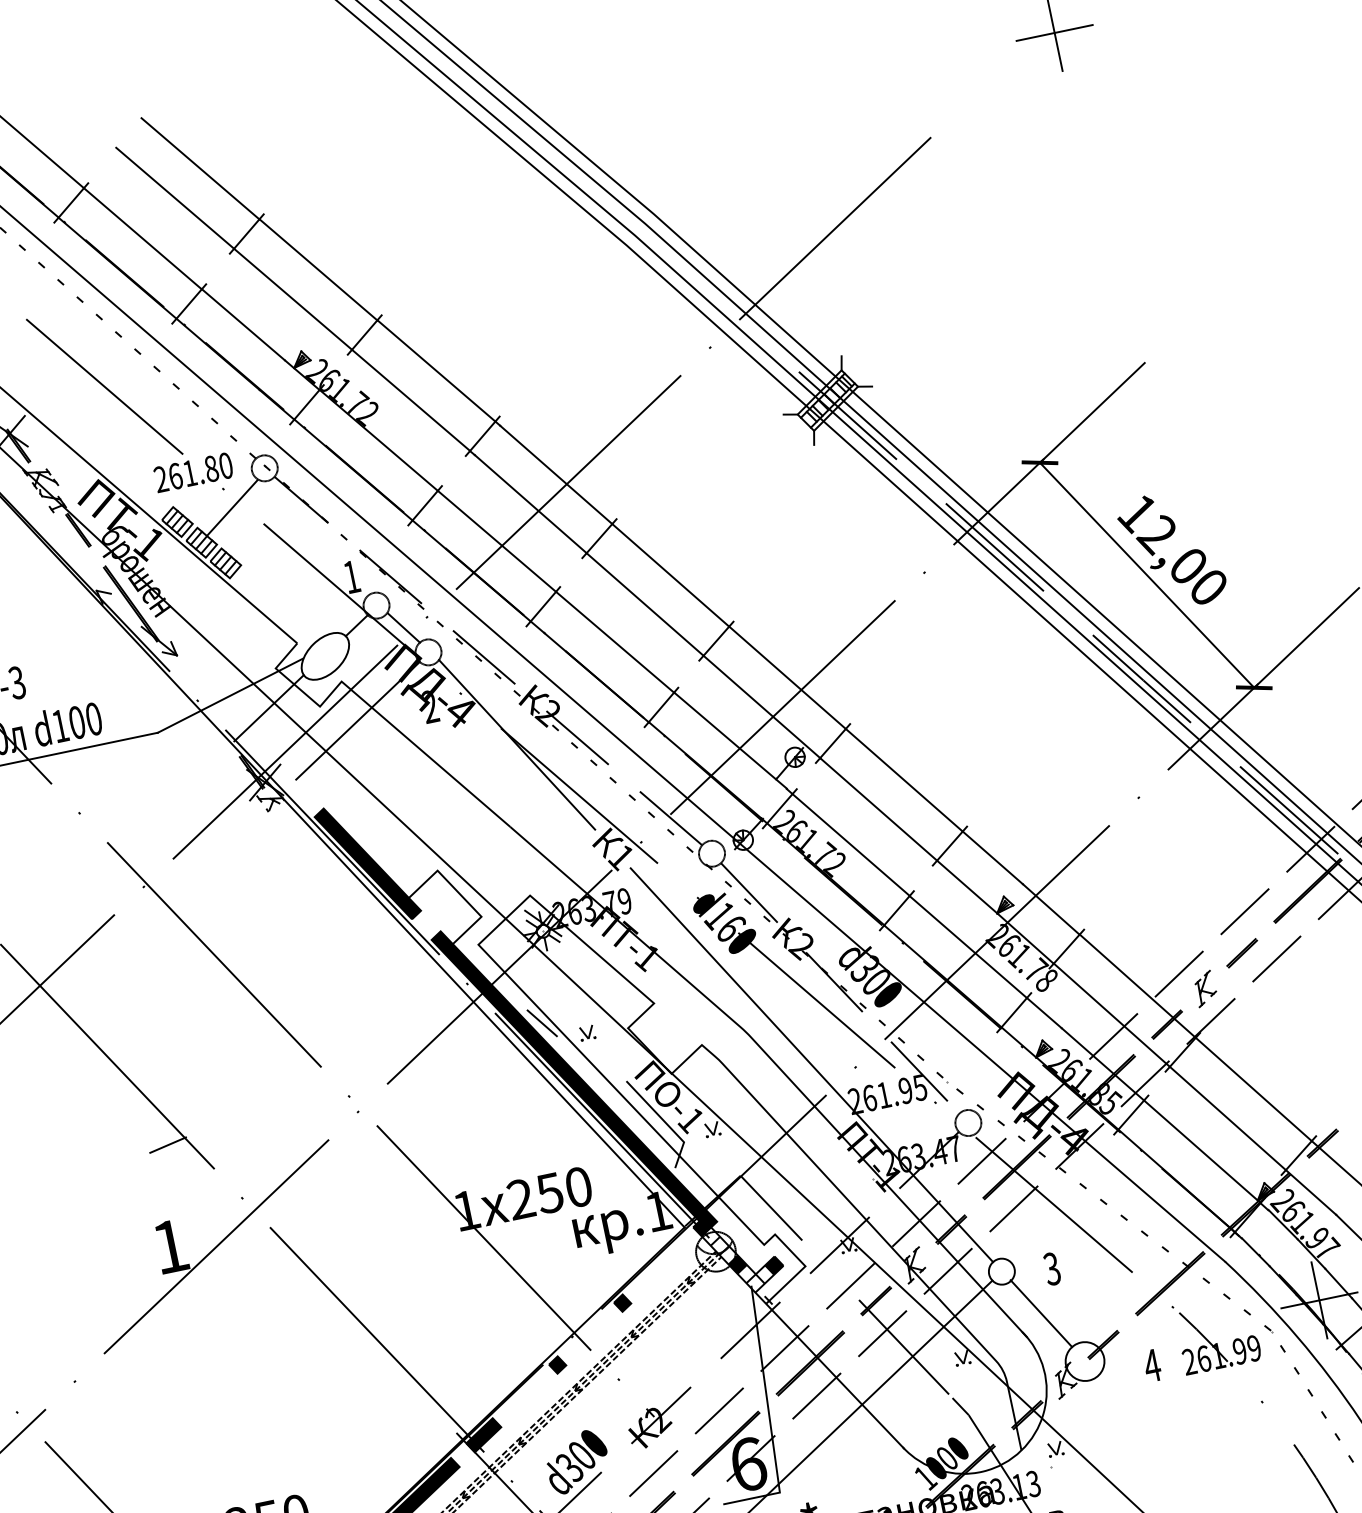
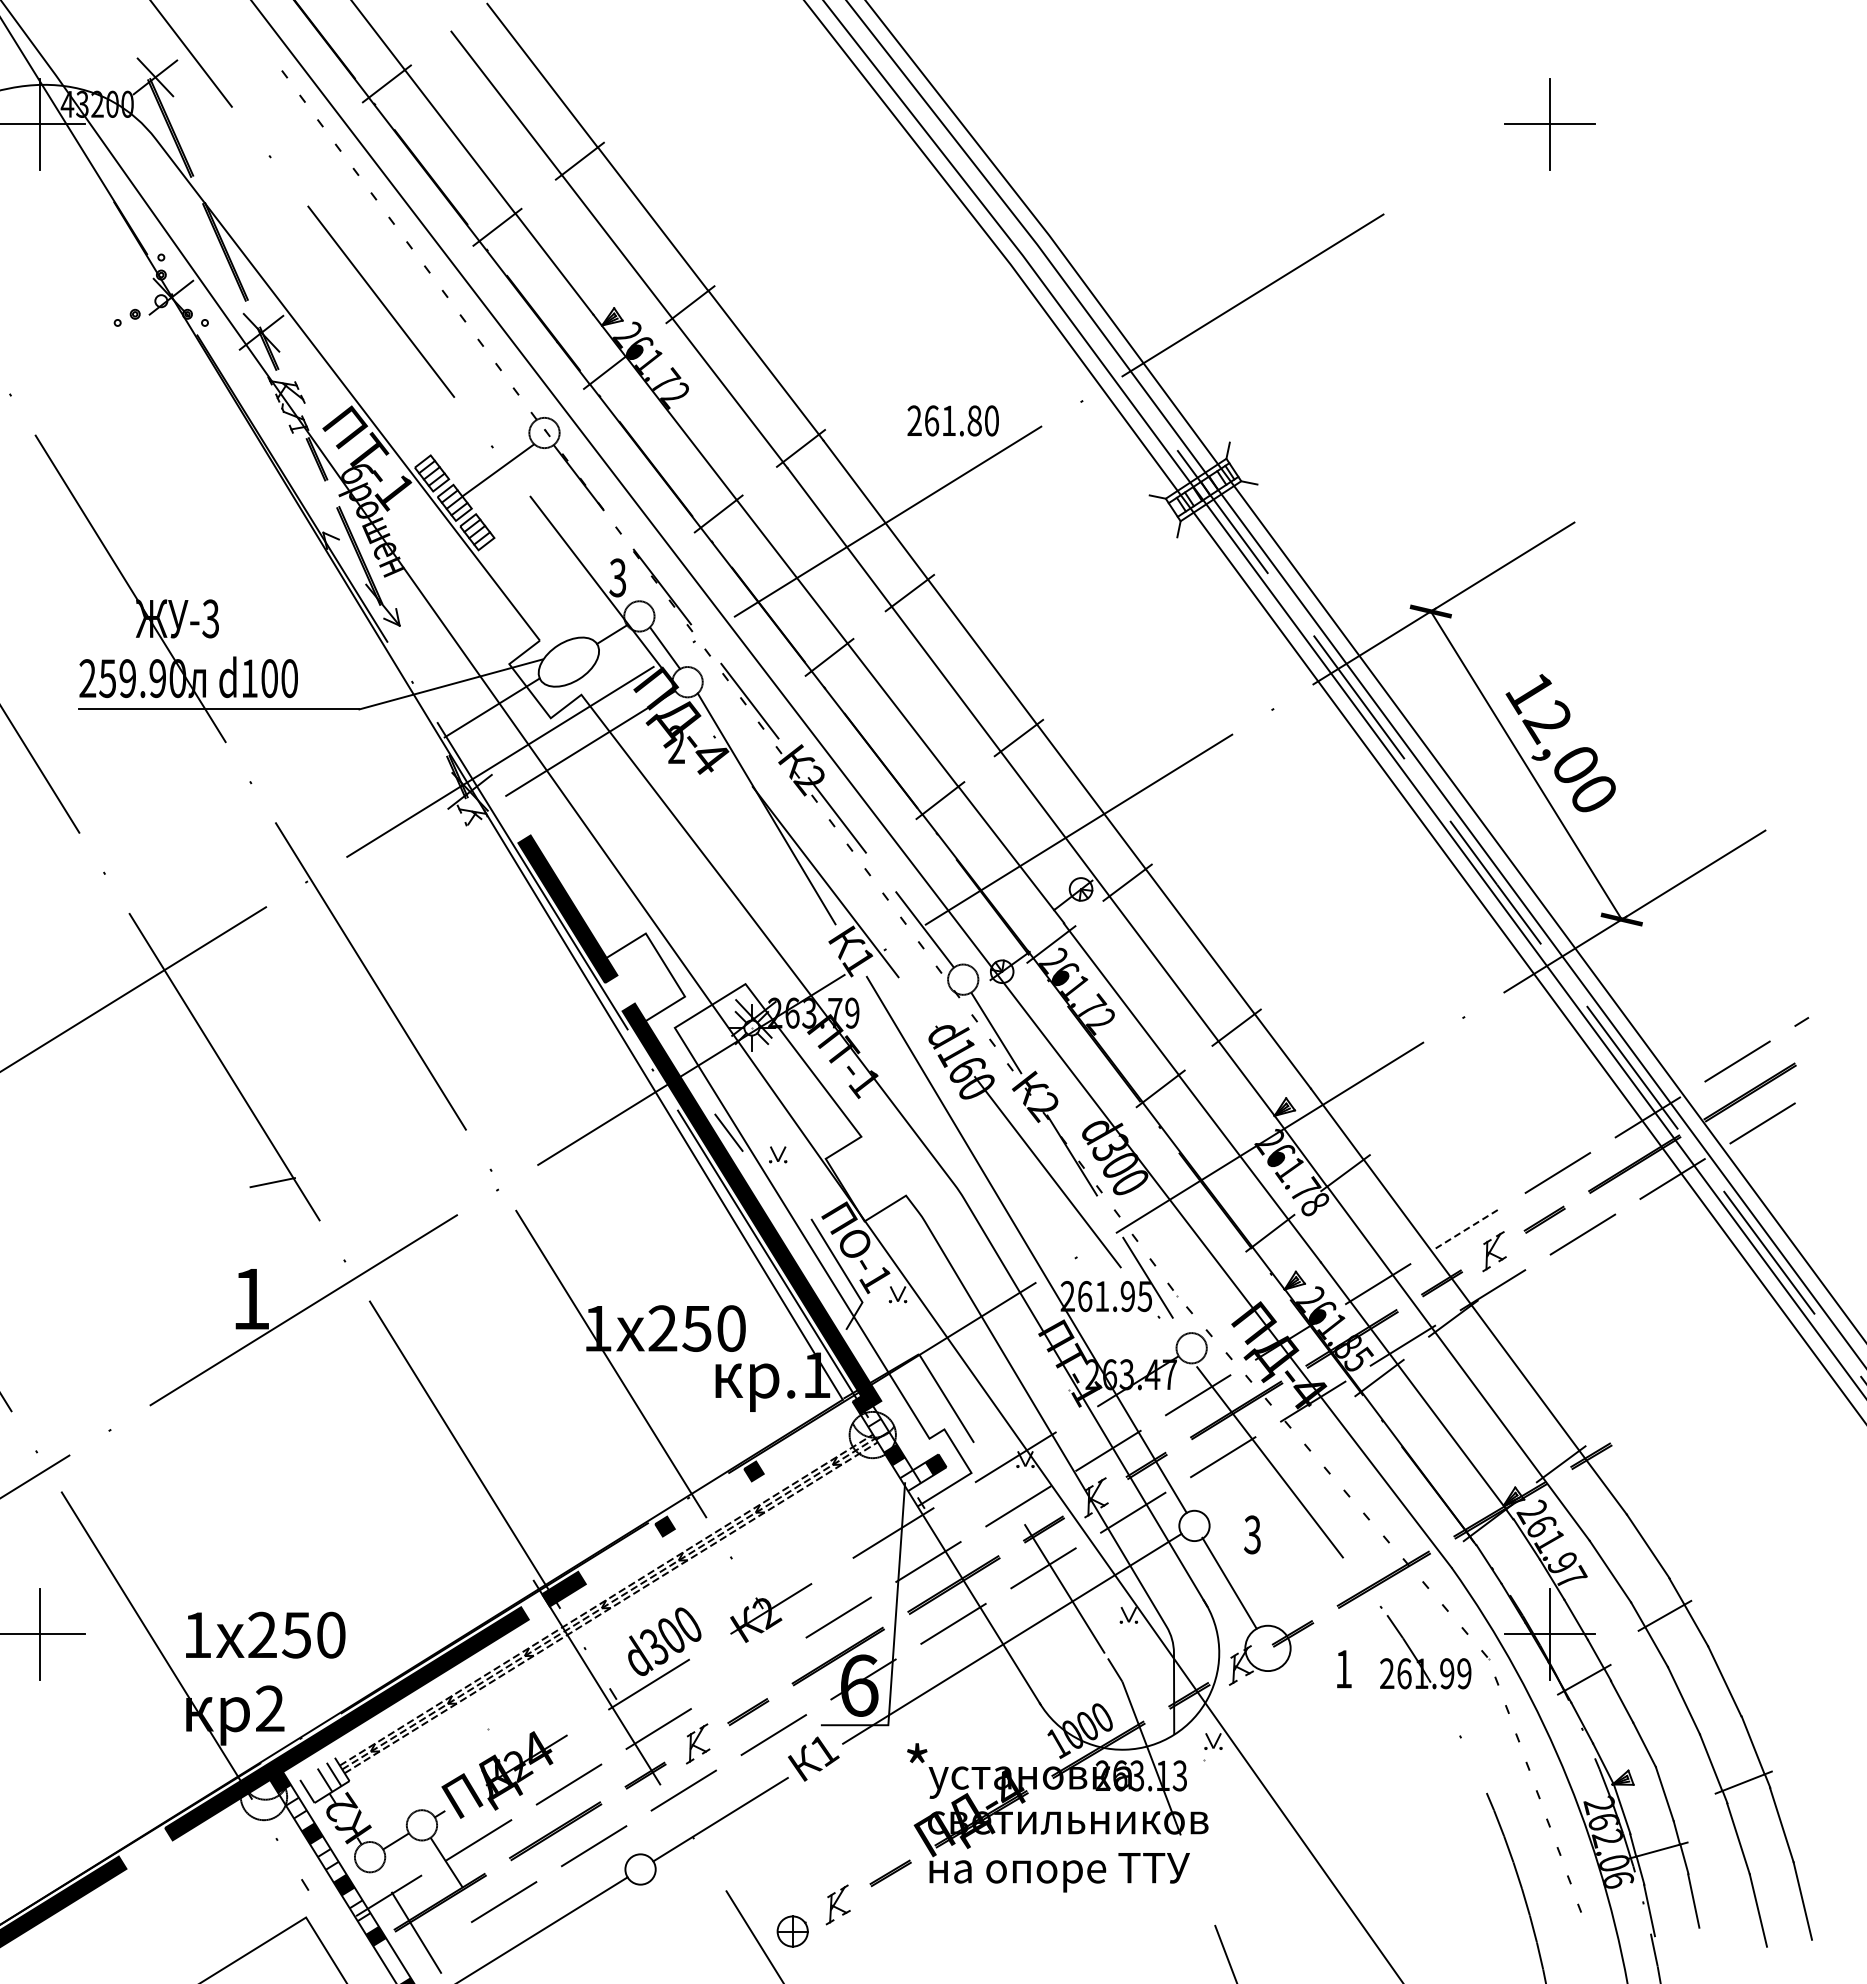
text: (192, 472) -> (952, 420), moved
text: (351, 576) -> (617, 577), 1 -> 3
line: (1178, 974) -> (1467, 1228), solid -> dashed
text: (1152, 1366) -> (1343, 1669), 4 -> 1
line: (653, 1473) -> (748, 1673), removed

